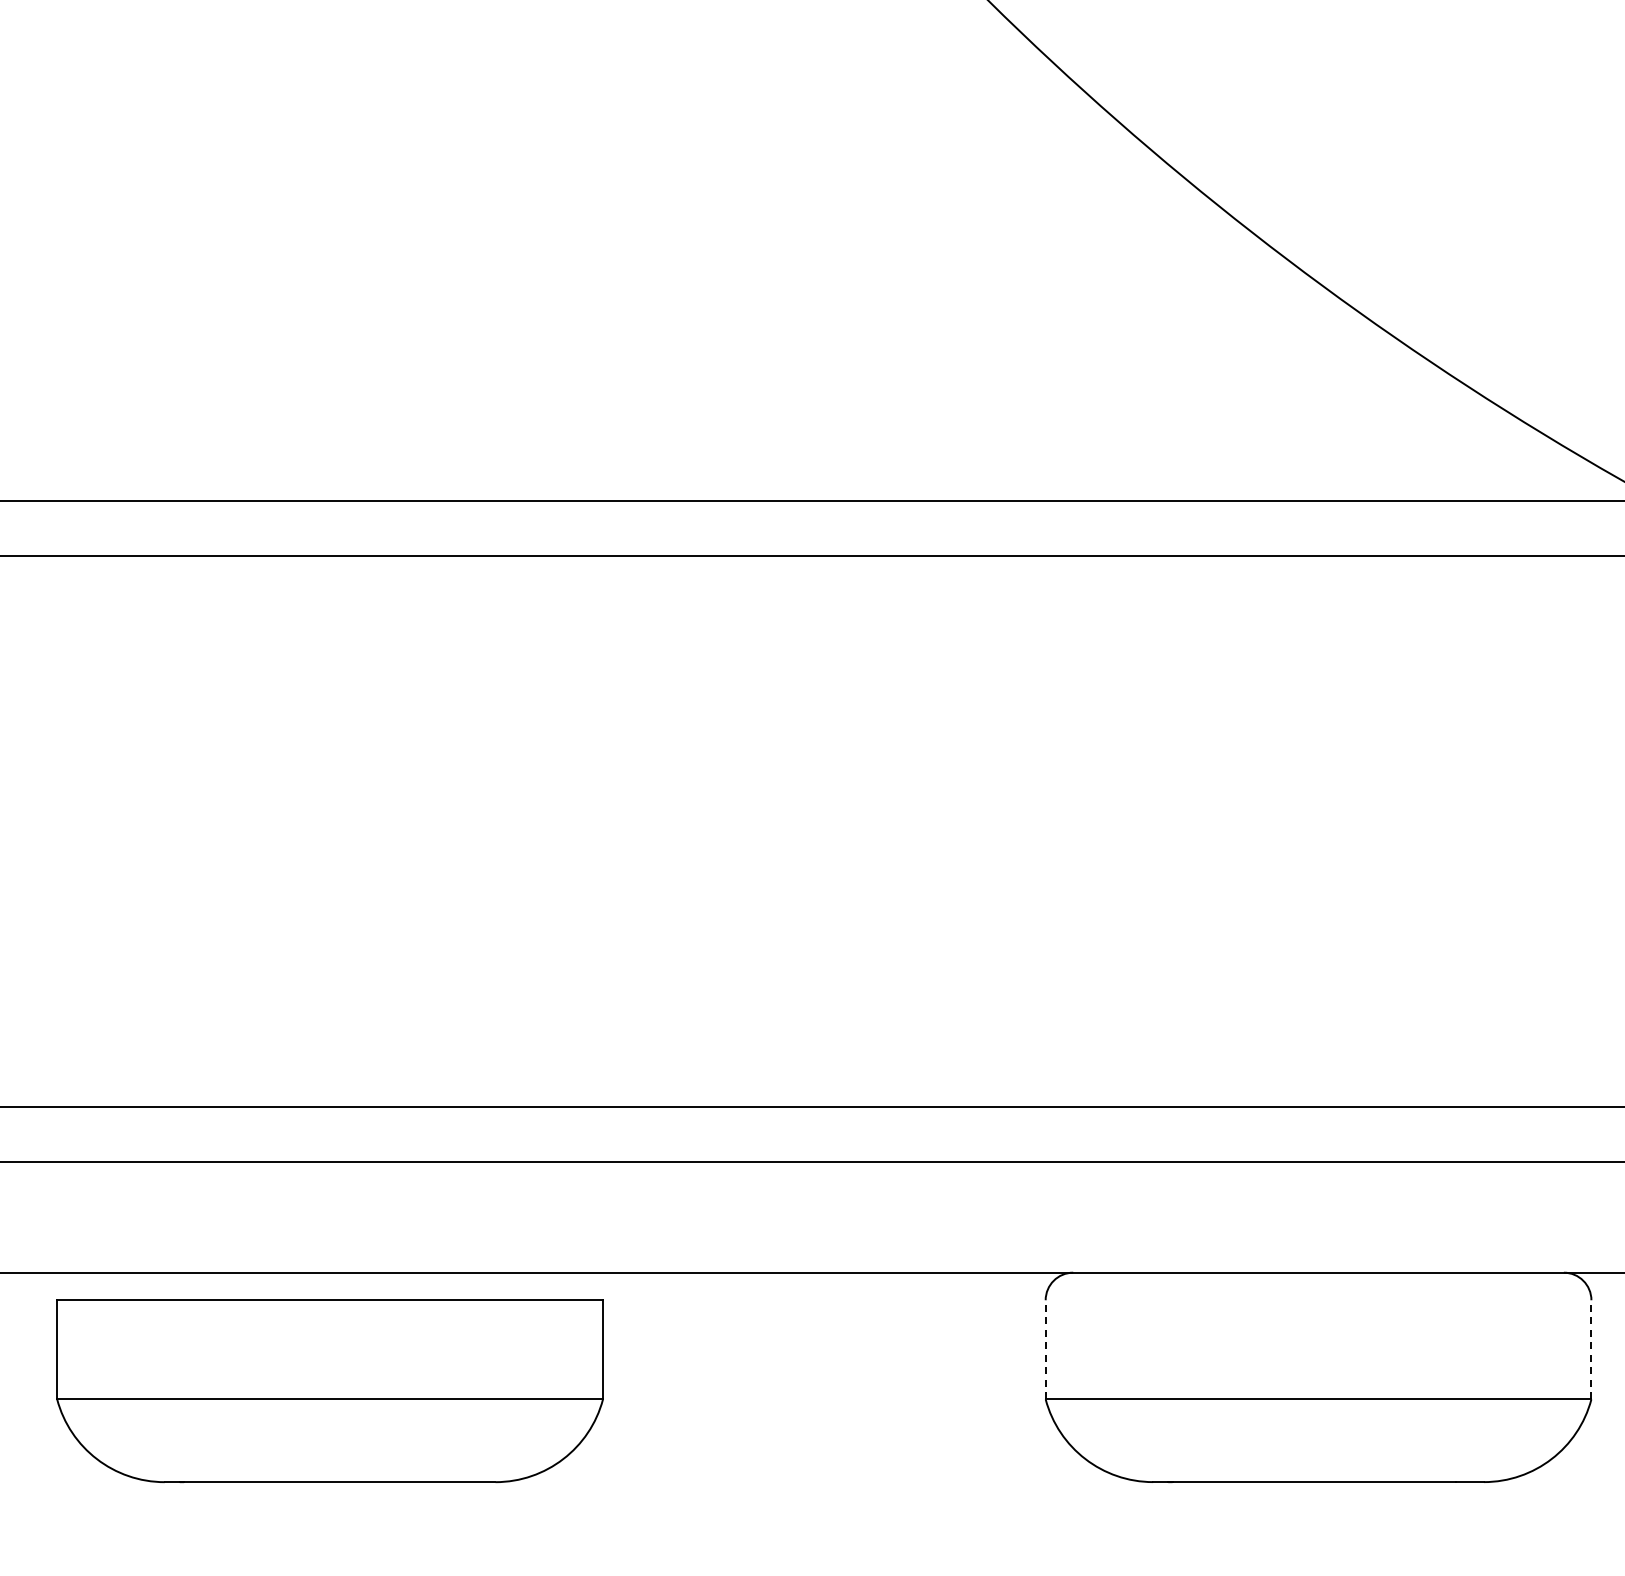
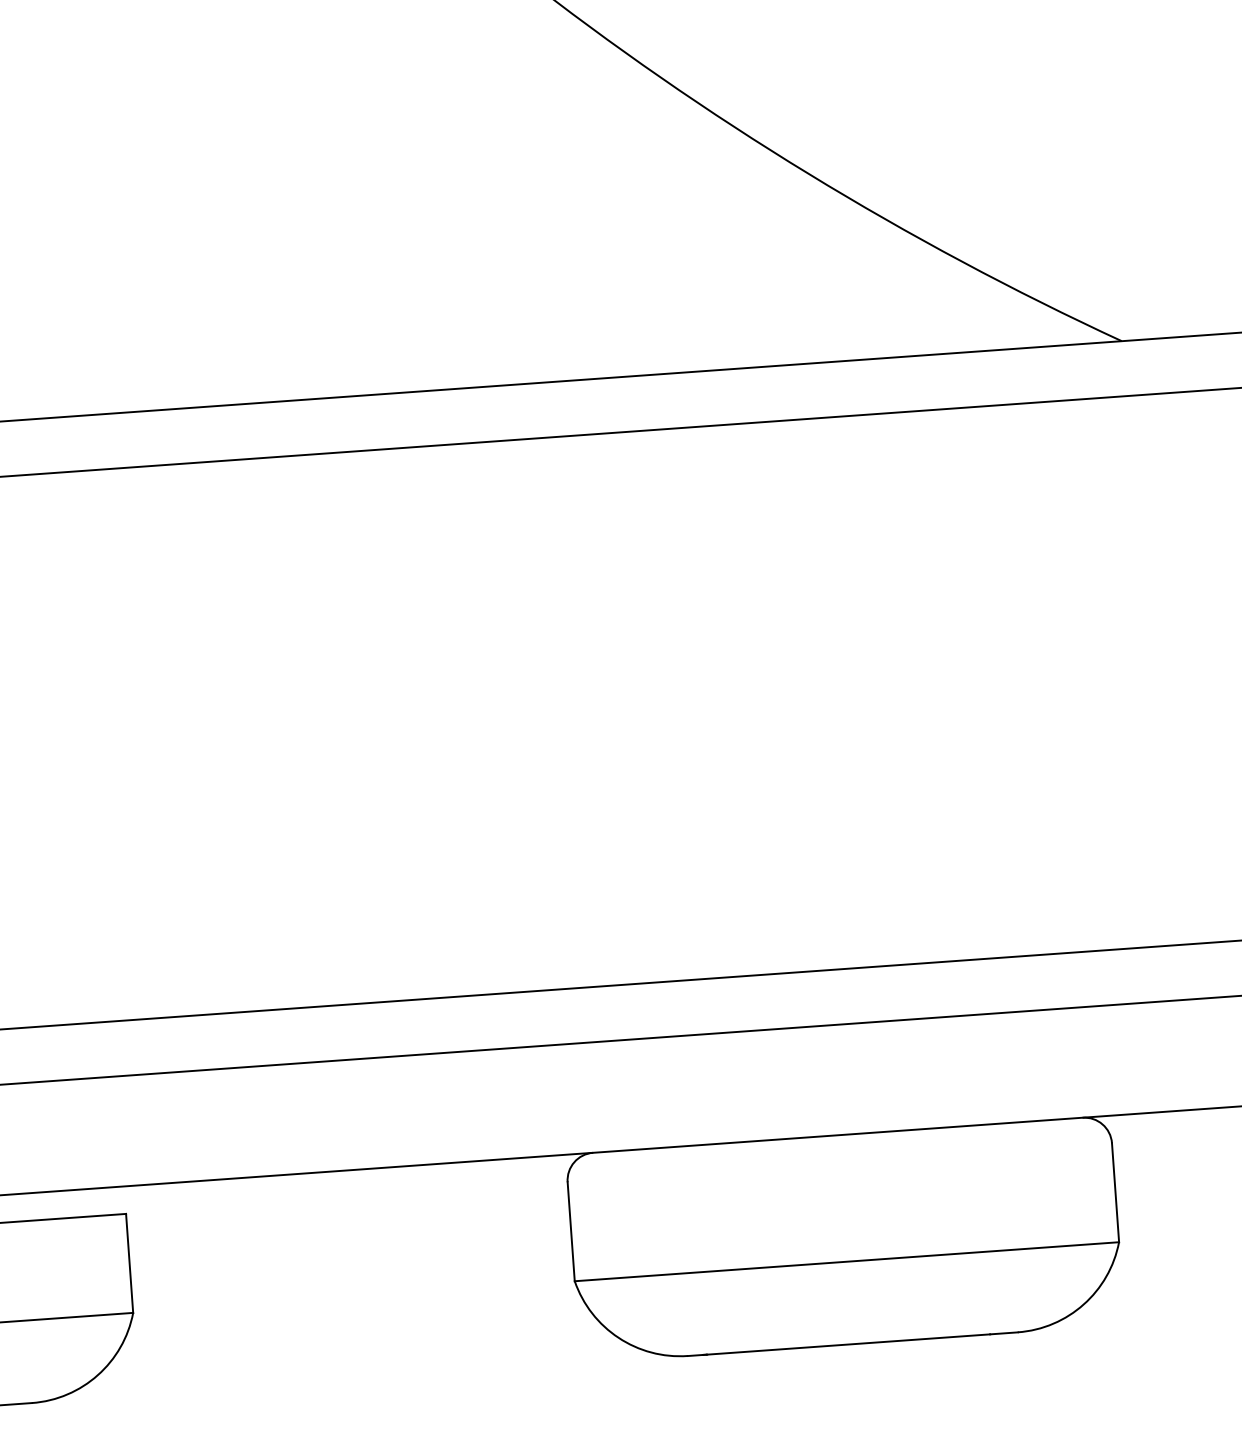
line: (1045, 1349) -> (570, 1231), dashed -> solid
line: (1591, 1349) -> (1115, 1192), dashed -> solid

